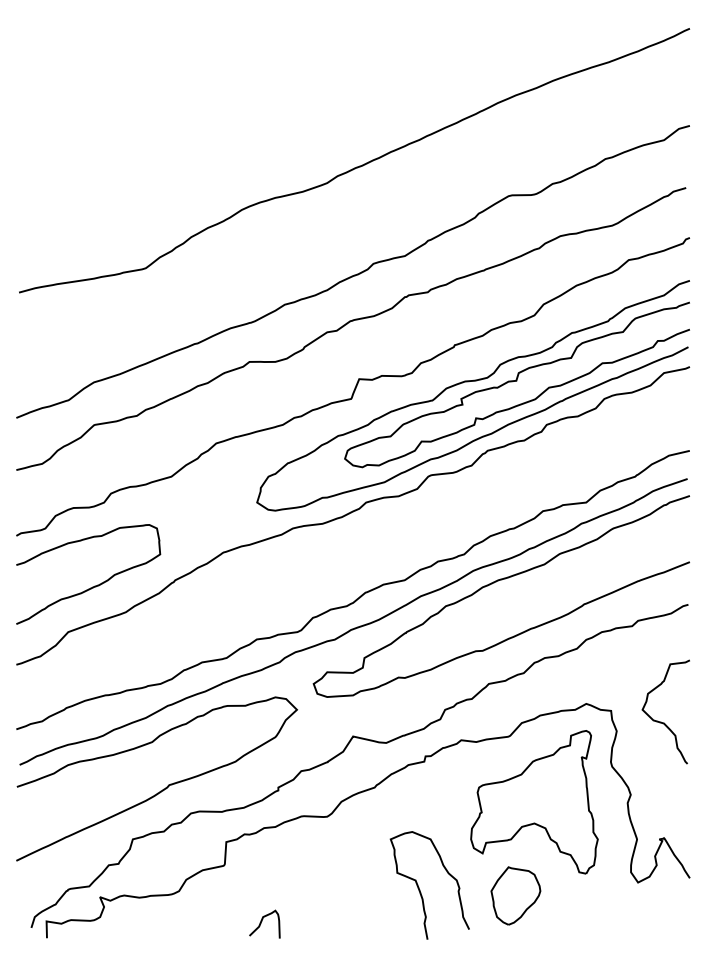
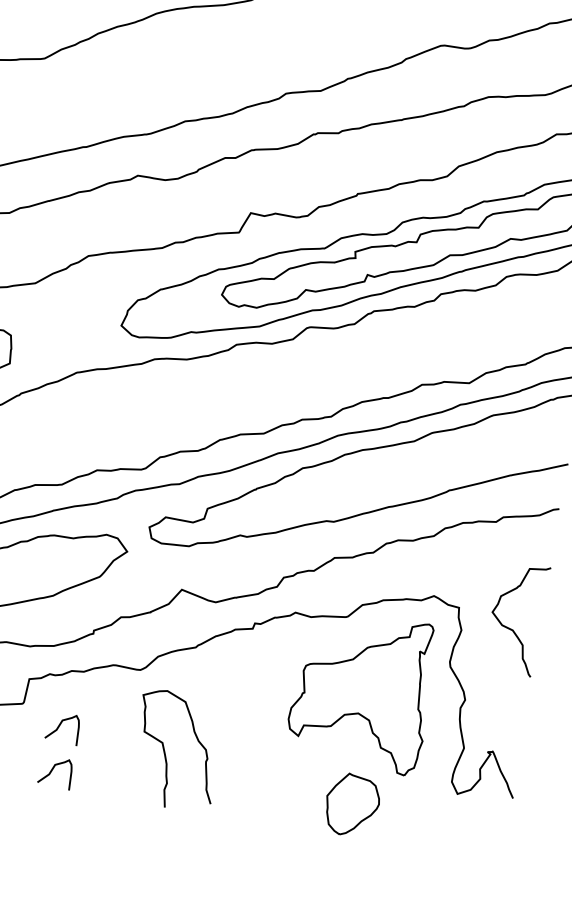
curve: (262, 879) -> (61, 725), added
curve: (420, 889) -> (166, 753), moved
part: (515, 895) -> (351, 804), moved

